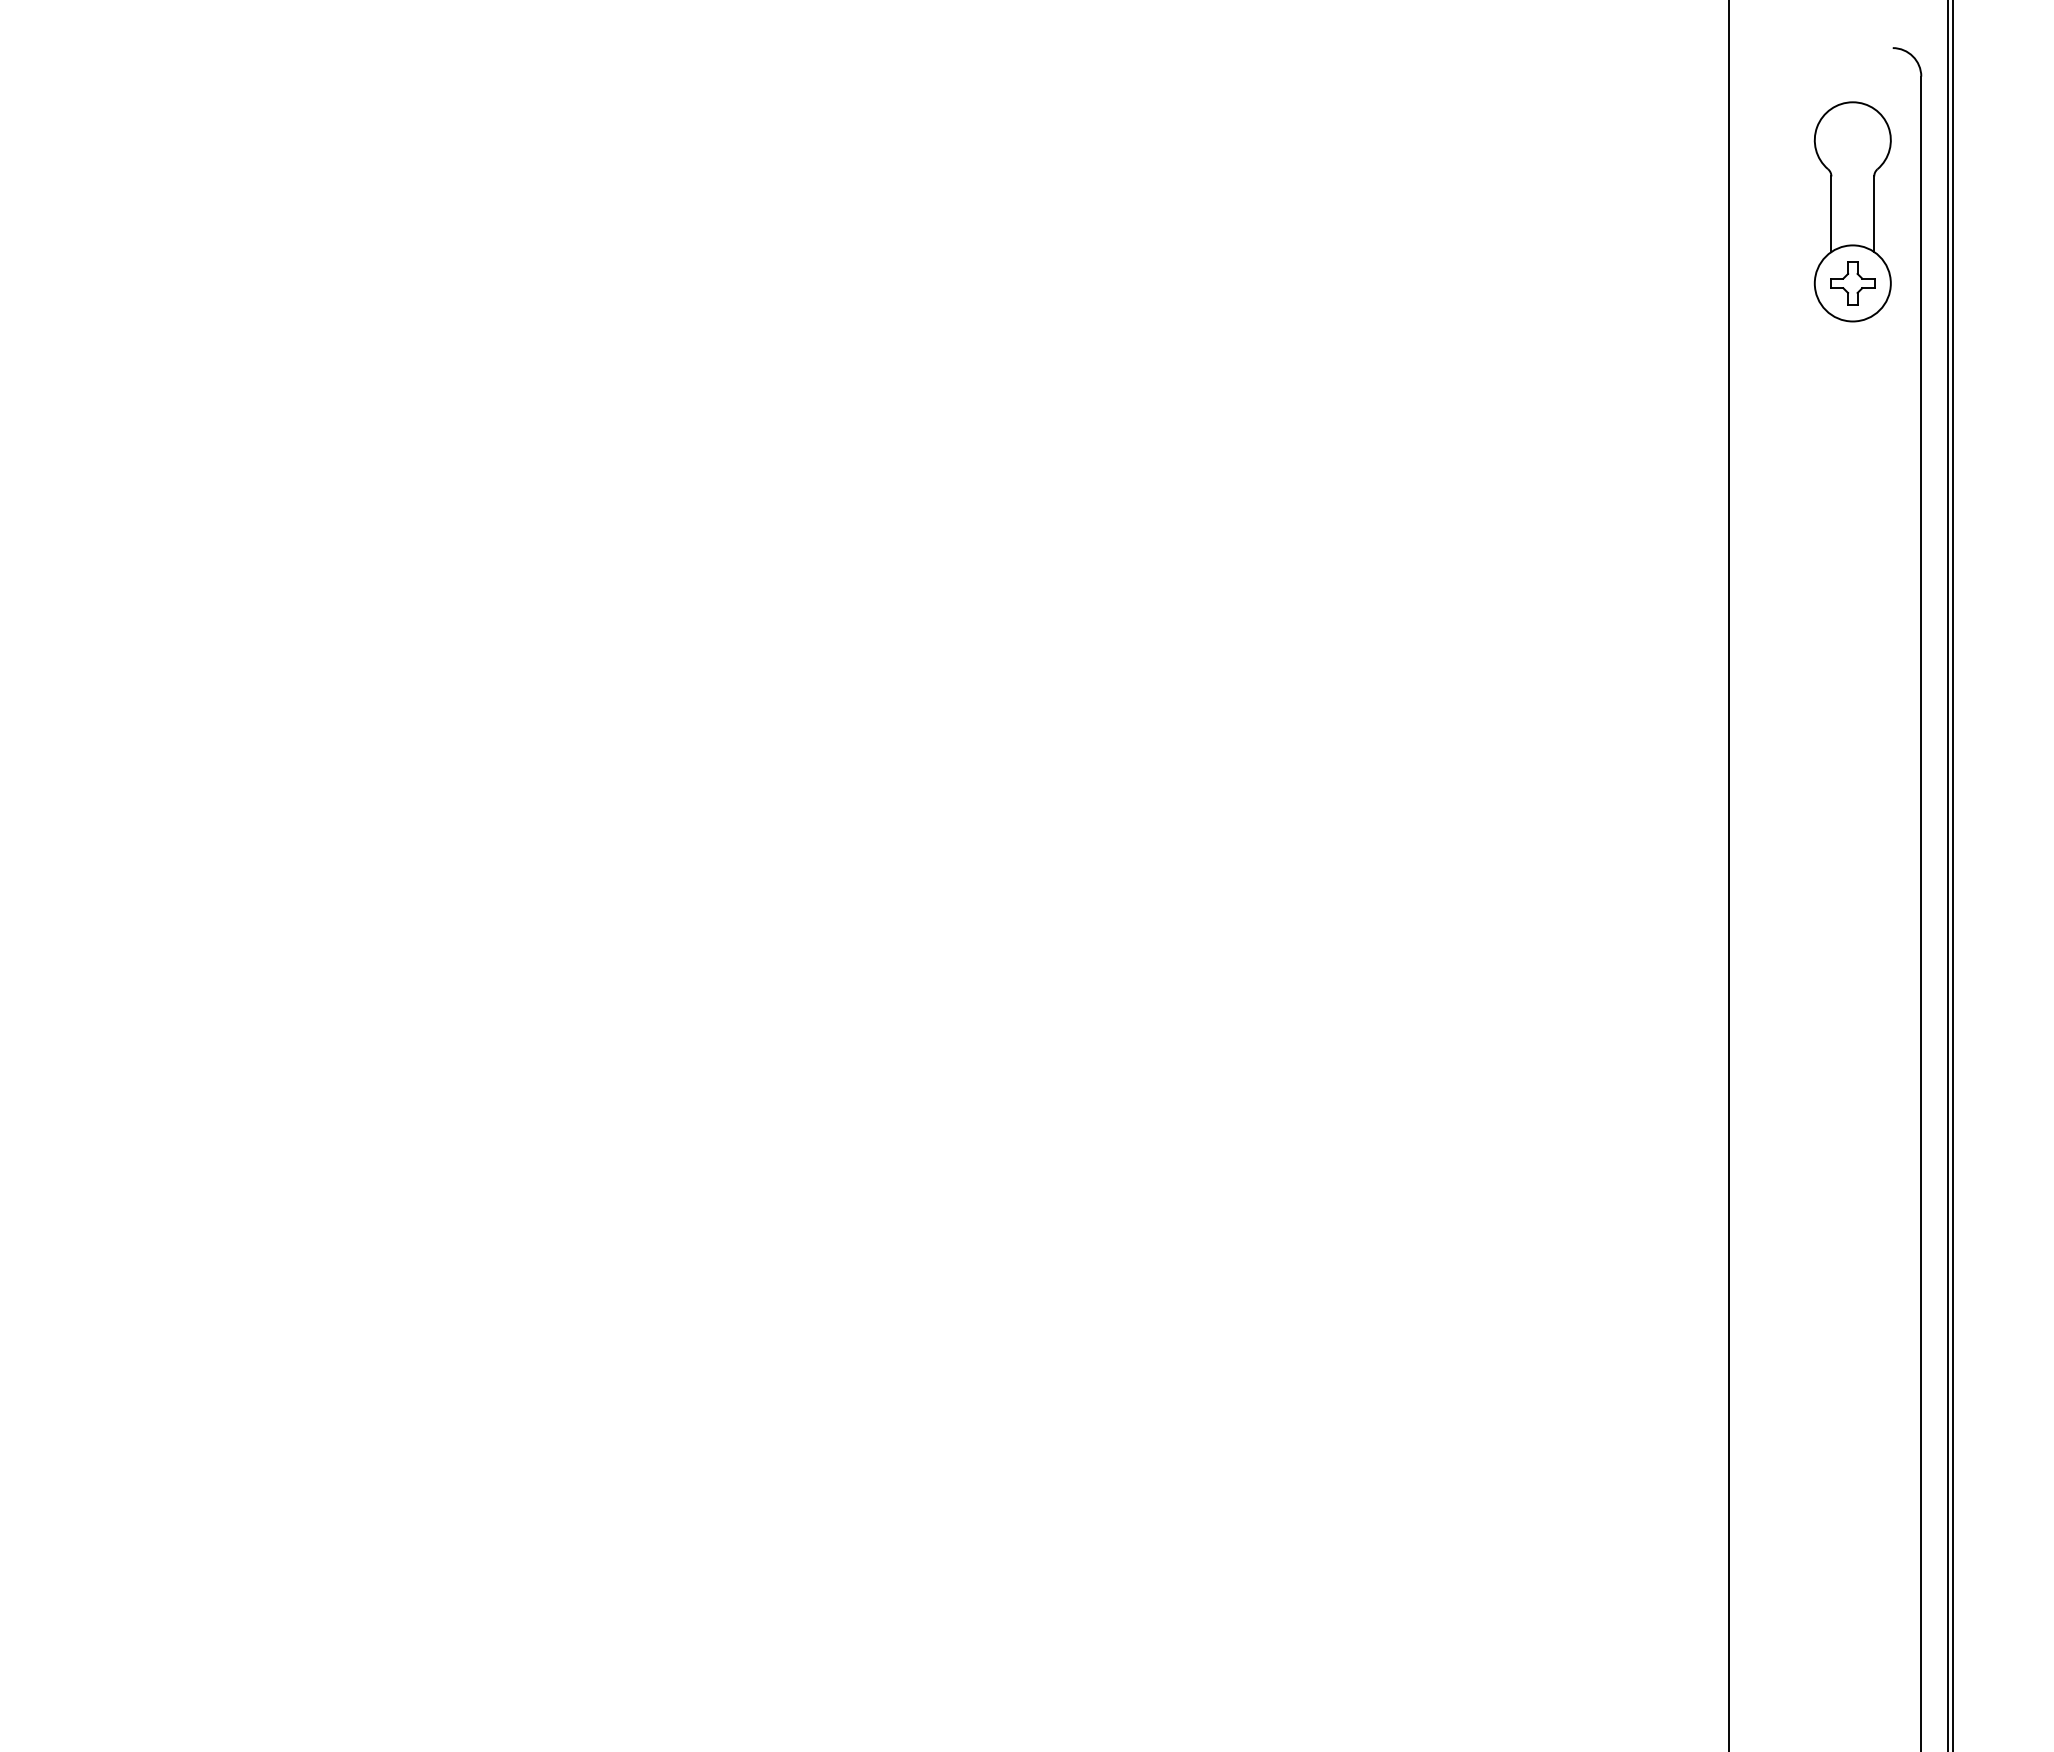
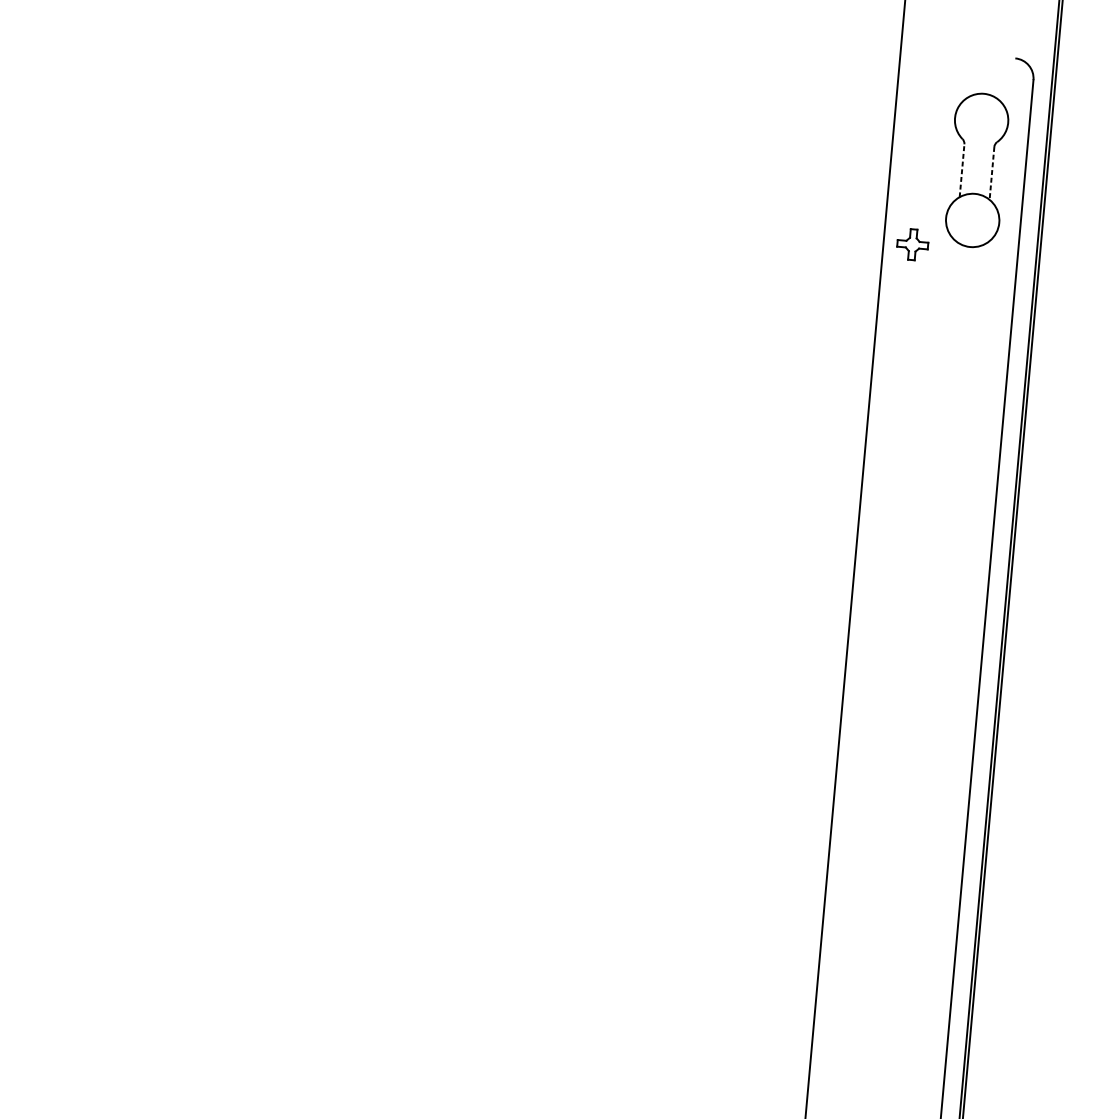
line: (1831, 214) -> (962, 170), solid -> dashed
line: (1874, 214) -> (992, 173), solid -> dashed
part: (1852, 283) -> (912, 244), moved

